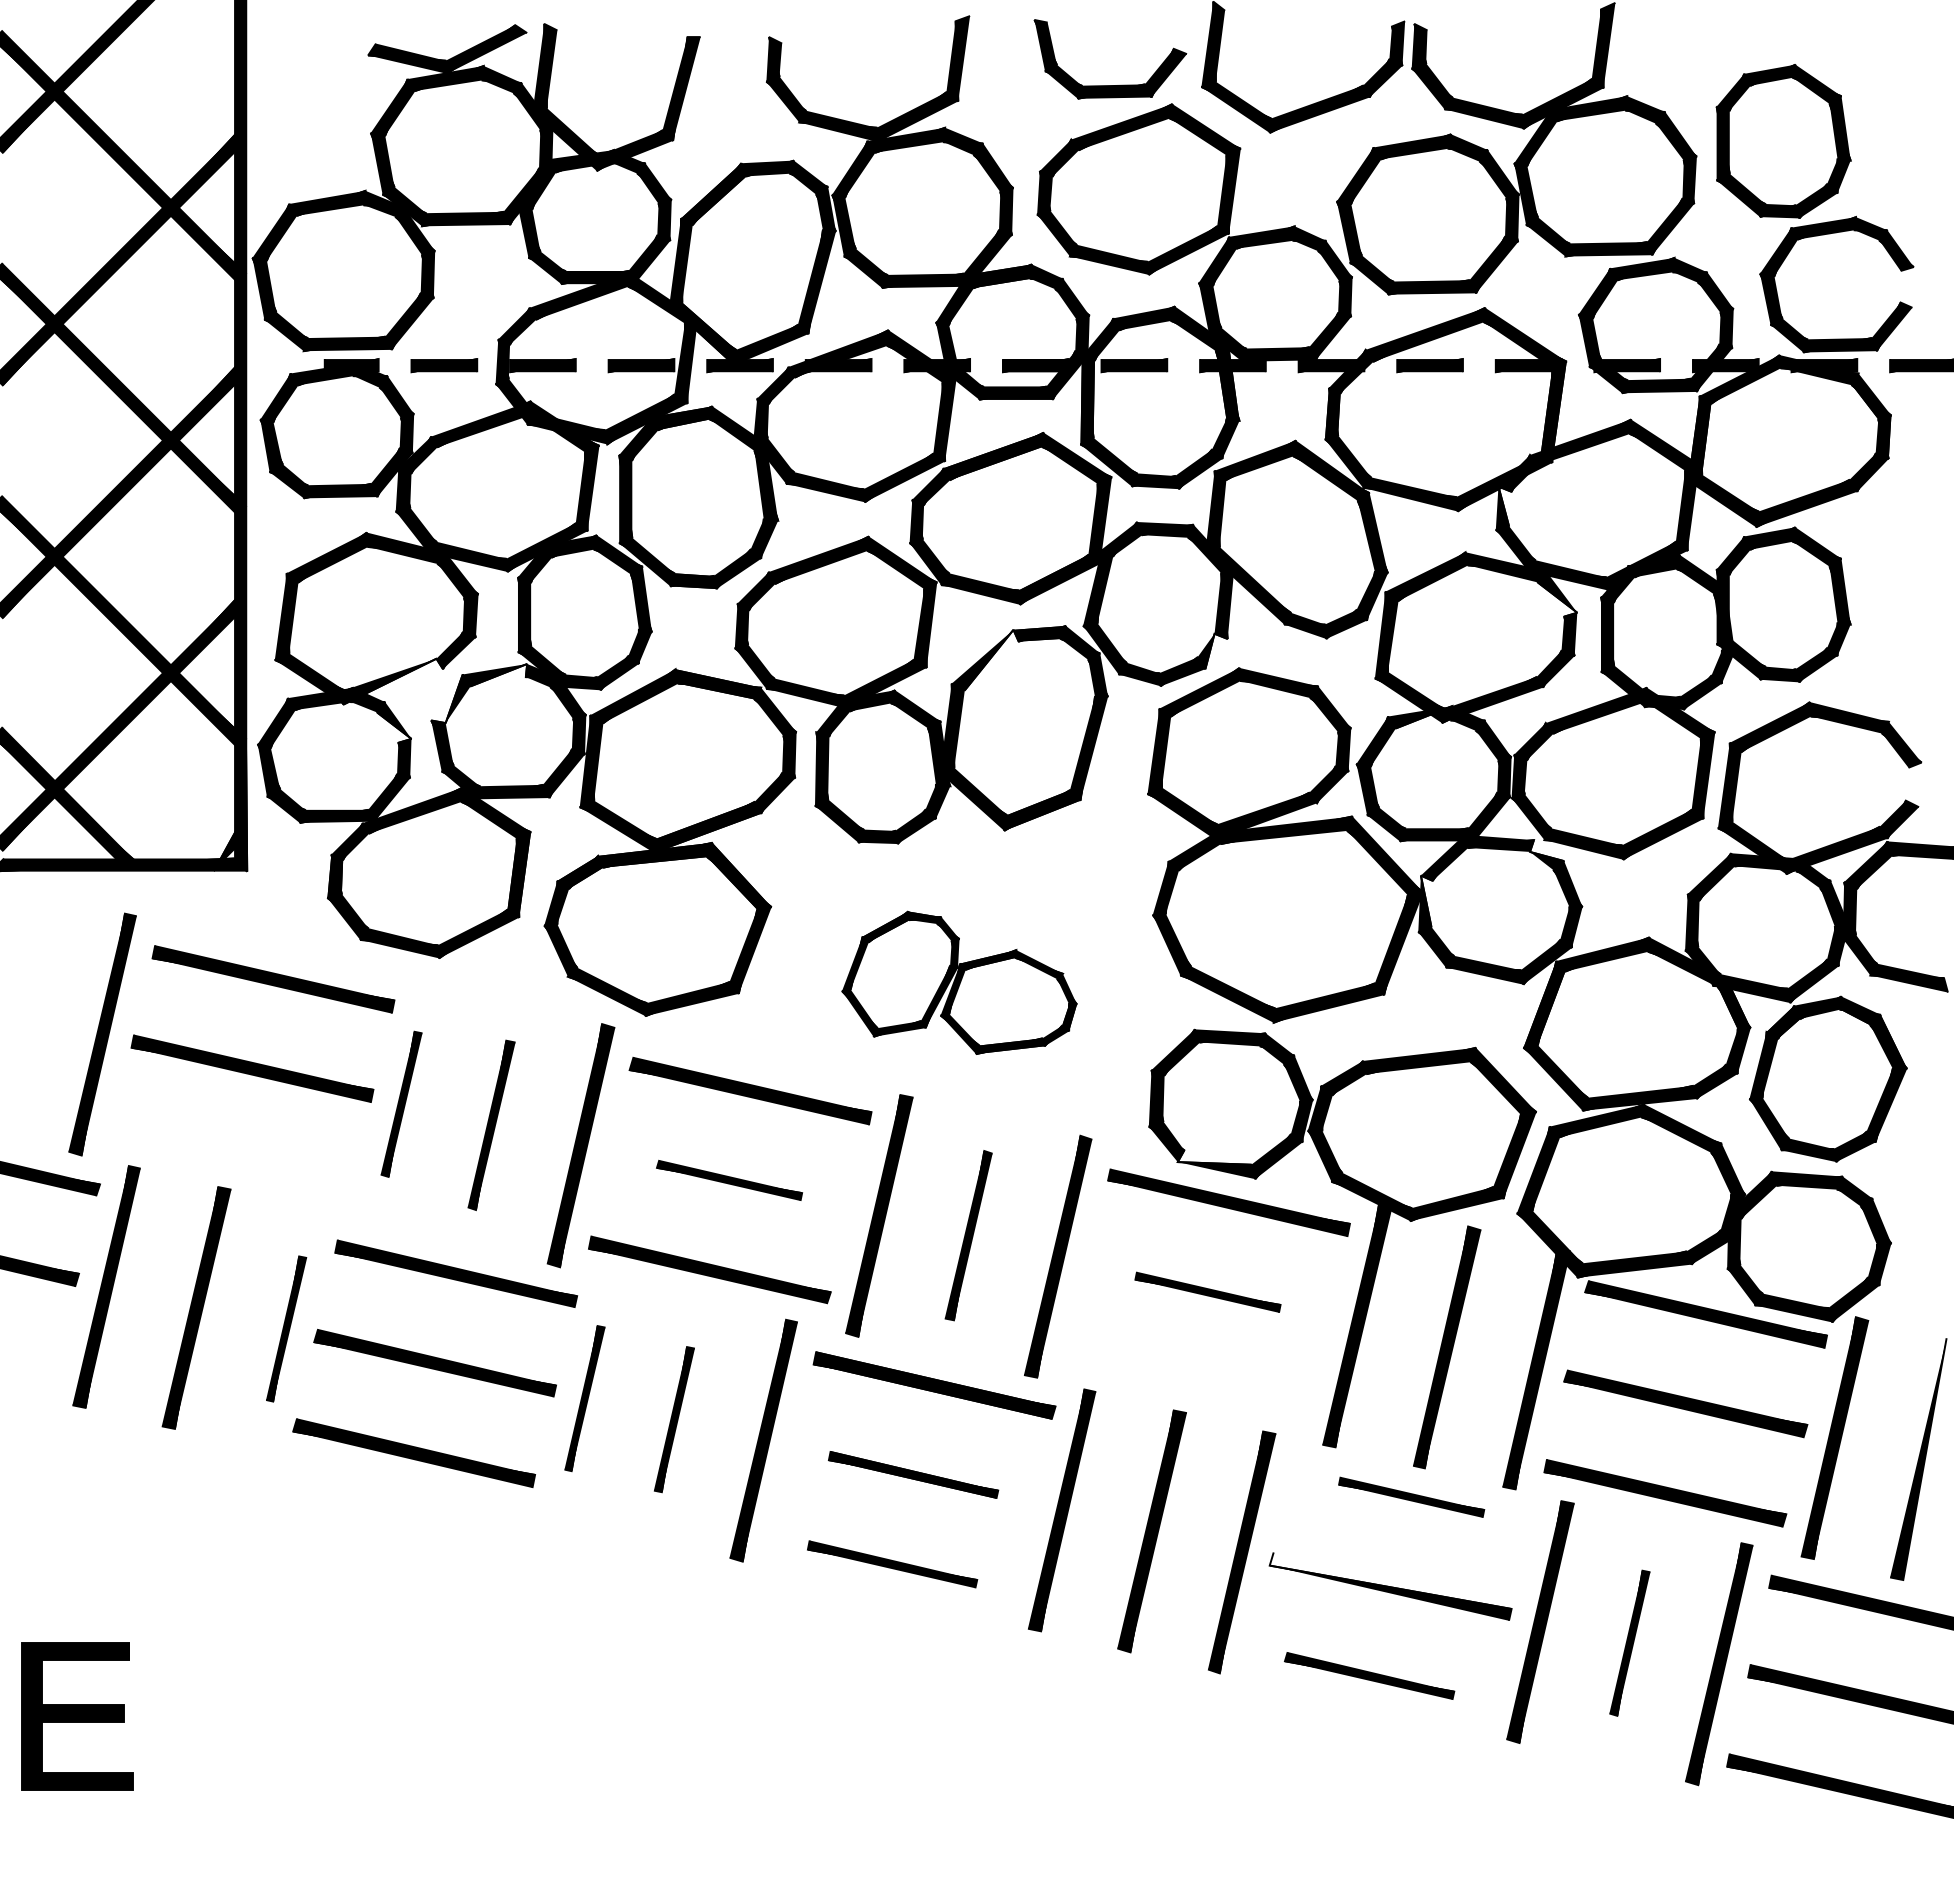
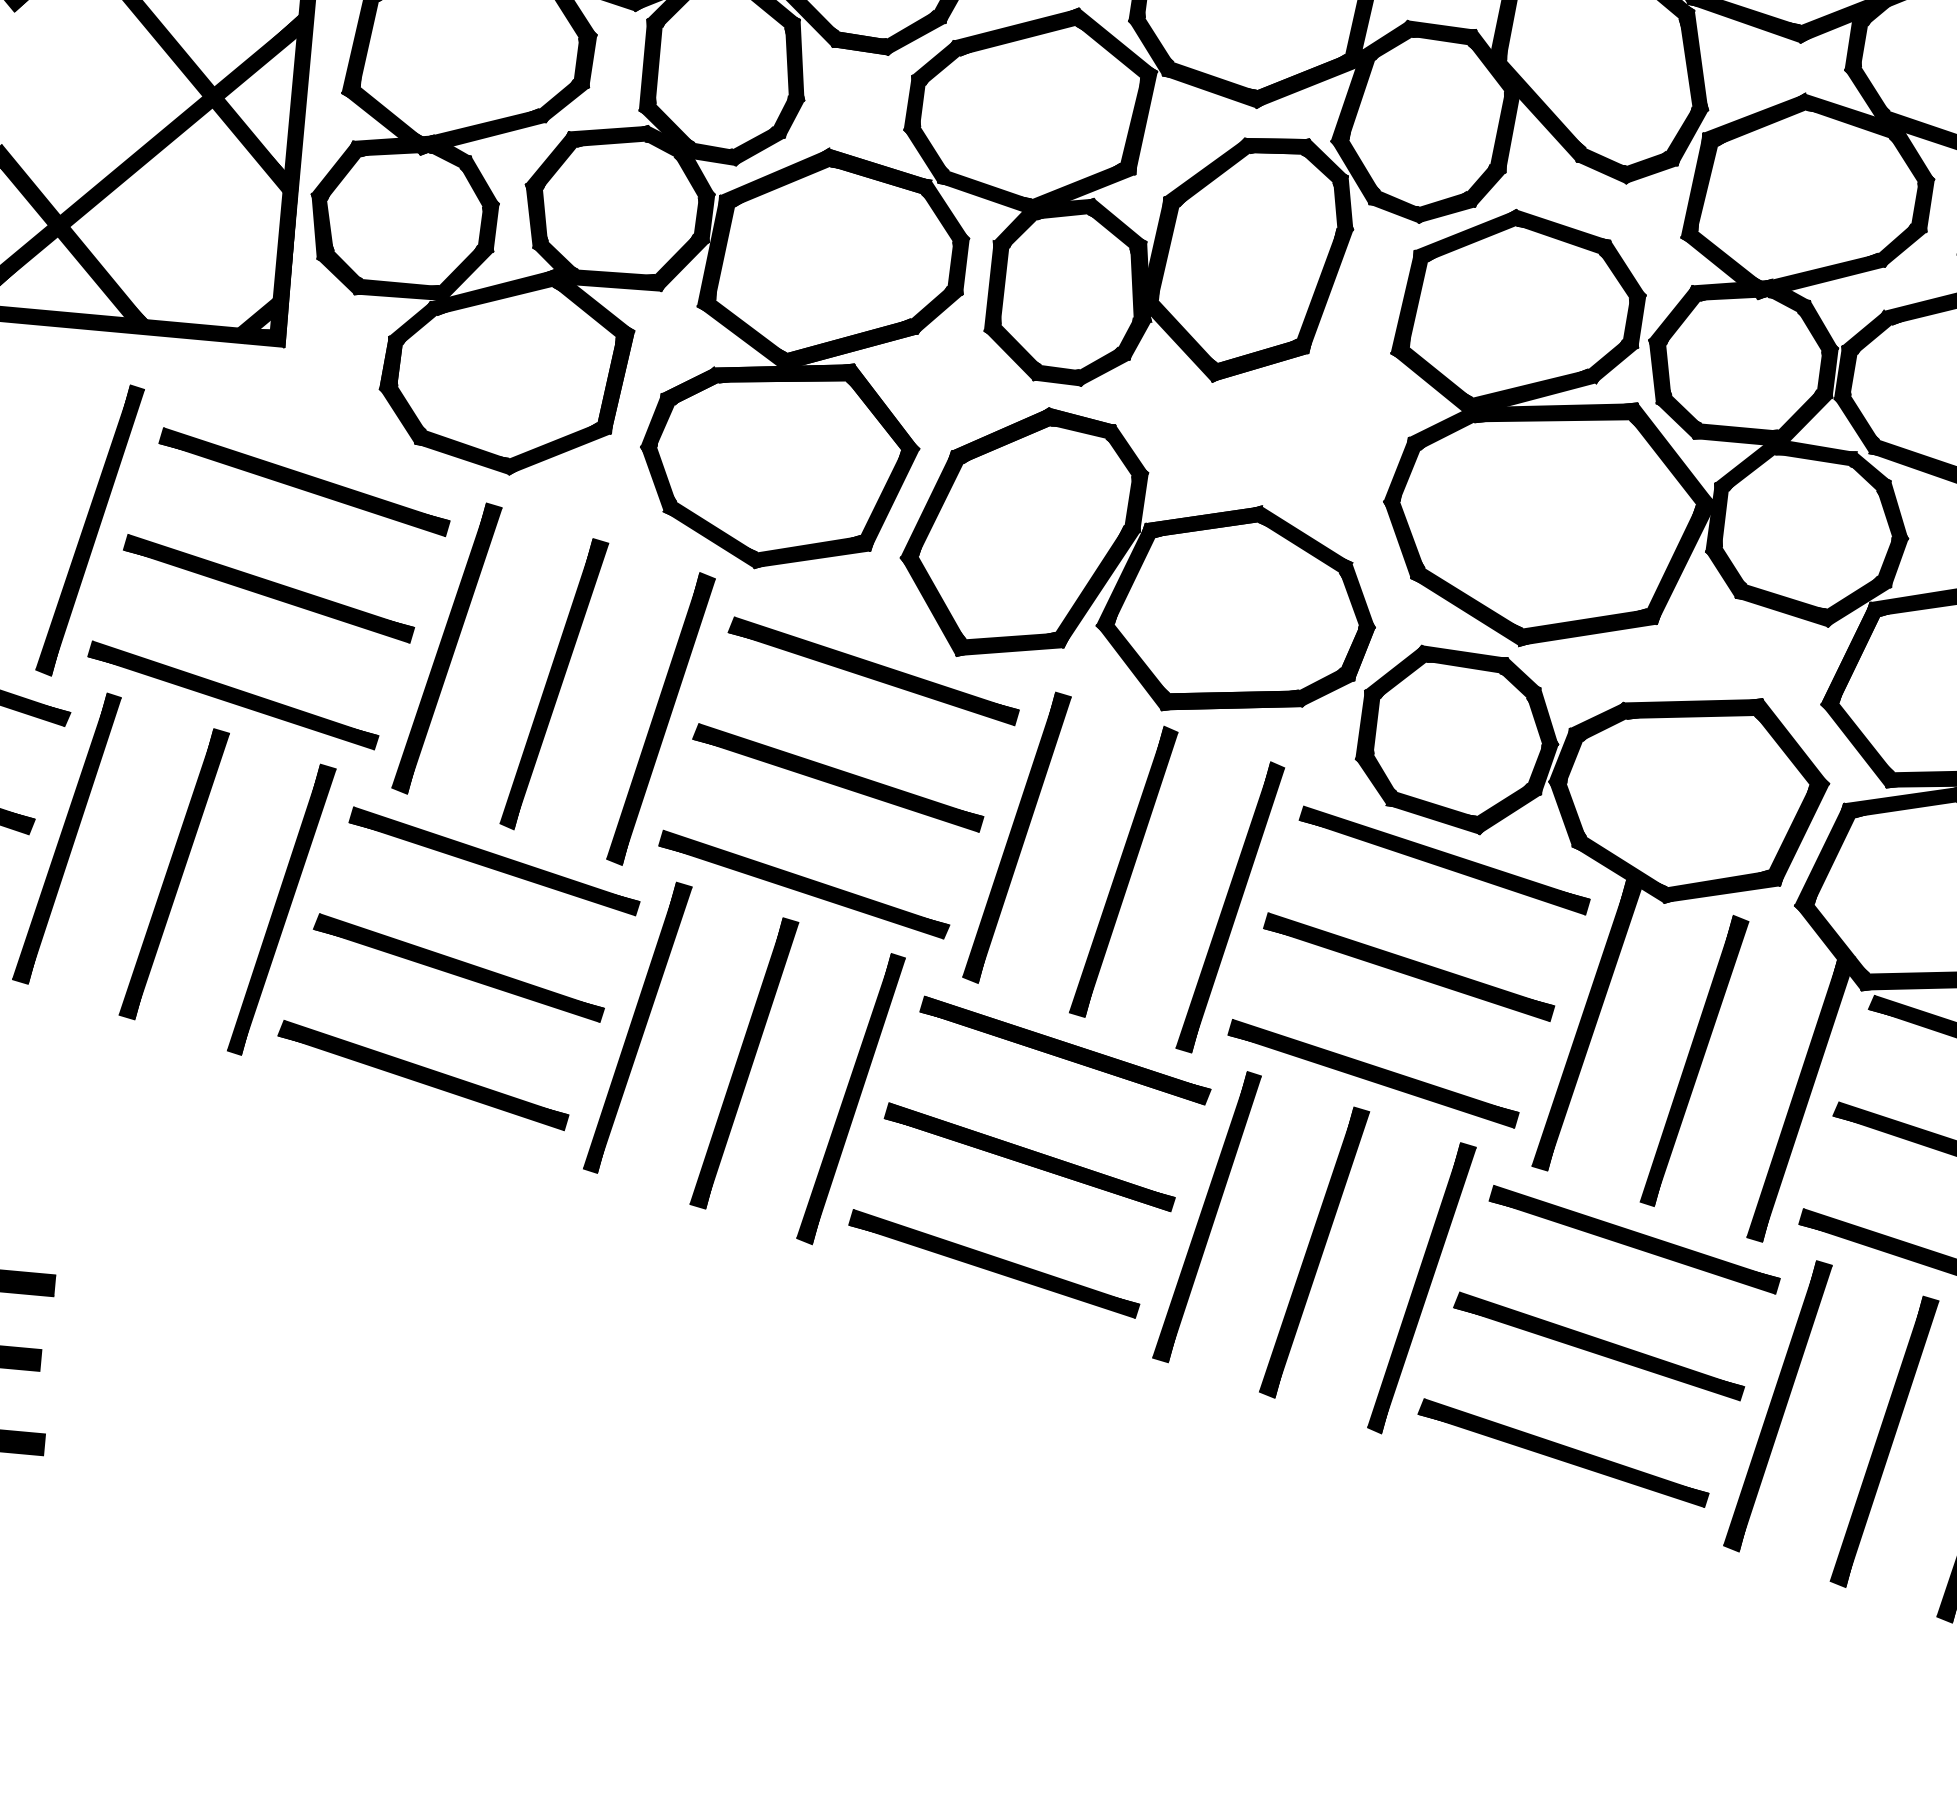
fill: (1504, 505) -> (1857, 40), added
fill: (1557, 599) -> (1912, 161), added
fill: (1216, 651) -> (1490, 187), added
fill: (991, 659) -> (1215, 171), added
fill: (498, 674) -> (612, 135), added
fill: (393, 681) -> (483, 132), added
fill: (446, 698) -> (546, 158), added
fill: (1423, 717) -> (1735, 290), added
fill: (394, 727) -> (479, 188), added
fill: (220, 849) -> (254, 317), added
fill: (1546, 850) -> (1870, 466), added
fill: (1426, 900) -> (1718, 513), added
part: (959, 982) -> (1140, 562), size x1.67
part: (401, 1104) -> (446, 648), size x1.67
part: (491, 1125) -> (554, 684), size x1.43
fill: (1214, 1157) -> (1431, 803), added
part: (231, 1158) -> (233, 695), added
part: (729, 1180) -> (838, 777), size x1.67
part: (968, 1235) -> (1123, 871), size x1.43
part: (1207, 1292) -> (1408, 967), size x1.67
part: (286, 1328) -> (281, 909), size x1.67
part: (1186, 1381) -> (1373, 1073), added
part: (584, 1398) -> (637, 1027), size x1.67
part: (674, 1419) -> (744, 1063), size x1.67
part: (913, 1474) -> (1029, 1156), size x1.43
part: (1411, 1497) -> (1634, 1240), size x1.67
part: (892, 1564) -> (994, 1264), size x1.43
fill: (1390, 1580) -> (1599, 1338), added
part: (1629, 1643) -> (1884, 1442), size x1.67
part: (1369, 1675) -> (1563, 1452), size x1.43

